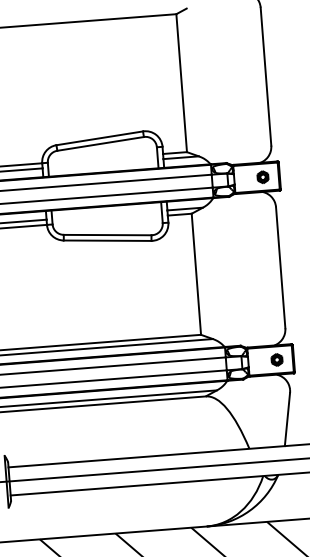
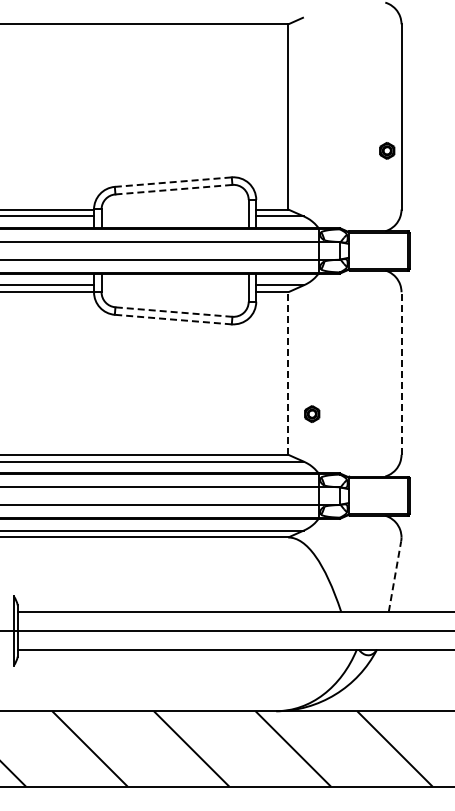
line: (99, 138) -> (173, 182), solid -> dashed
line: (100, 143) -> (173, 189), solid -> dashed
part: (263, 176) -> (387, 150), moved
line: (107, 235) -> (173, 312), solid -> dashed
line: (107, 240) -> (173, 319), solid -> dashed
line: (280, 267) -> (401, 373), solid -> dashed
line: (196, 274) -> (288, 373), solid -> dashed
part: (277, 359) -> (312, 413), moved
line: (287, 419) -> (394, 576), solid -> dashed

